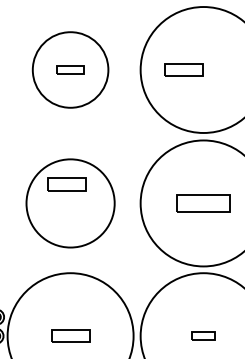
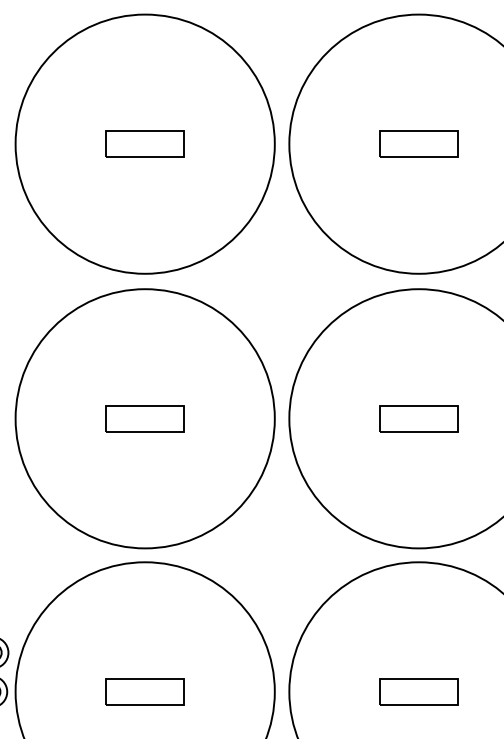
circle: (70, 69) -> (145, 143), size x1.67
part: (70, 69) -> (145, 143), size x1.43
part: (183, 69) -> (418, 143), moved
part: (66, 184) -> (145, 418), moved
circle: (70, 203) -> (145, 418), size x1.43
part: (203, 203) -> (418, 418), size x0.71
part: (203, 335) -> (418, 690), size x1.67

